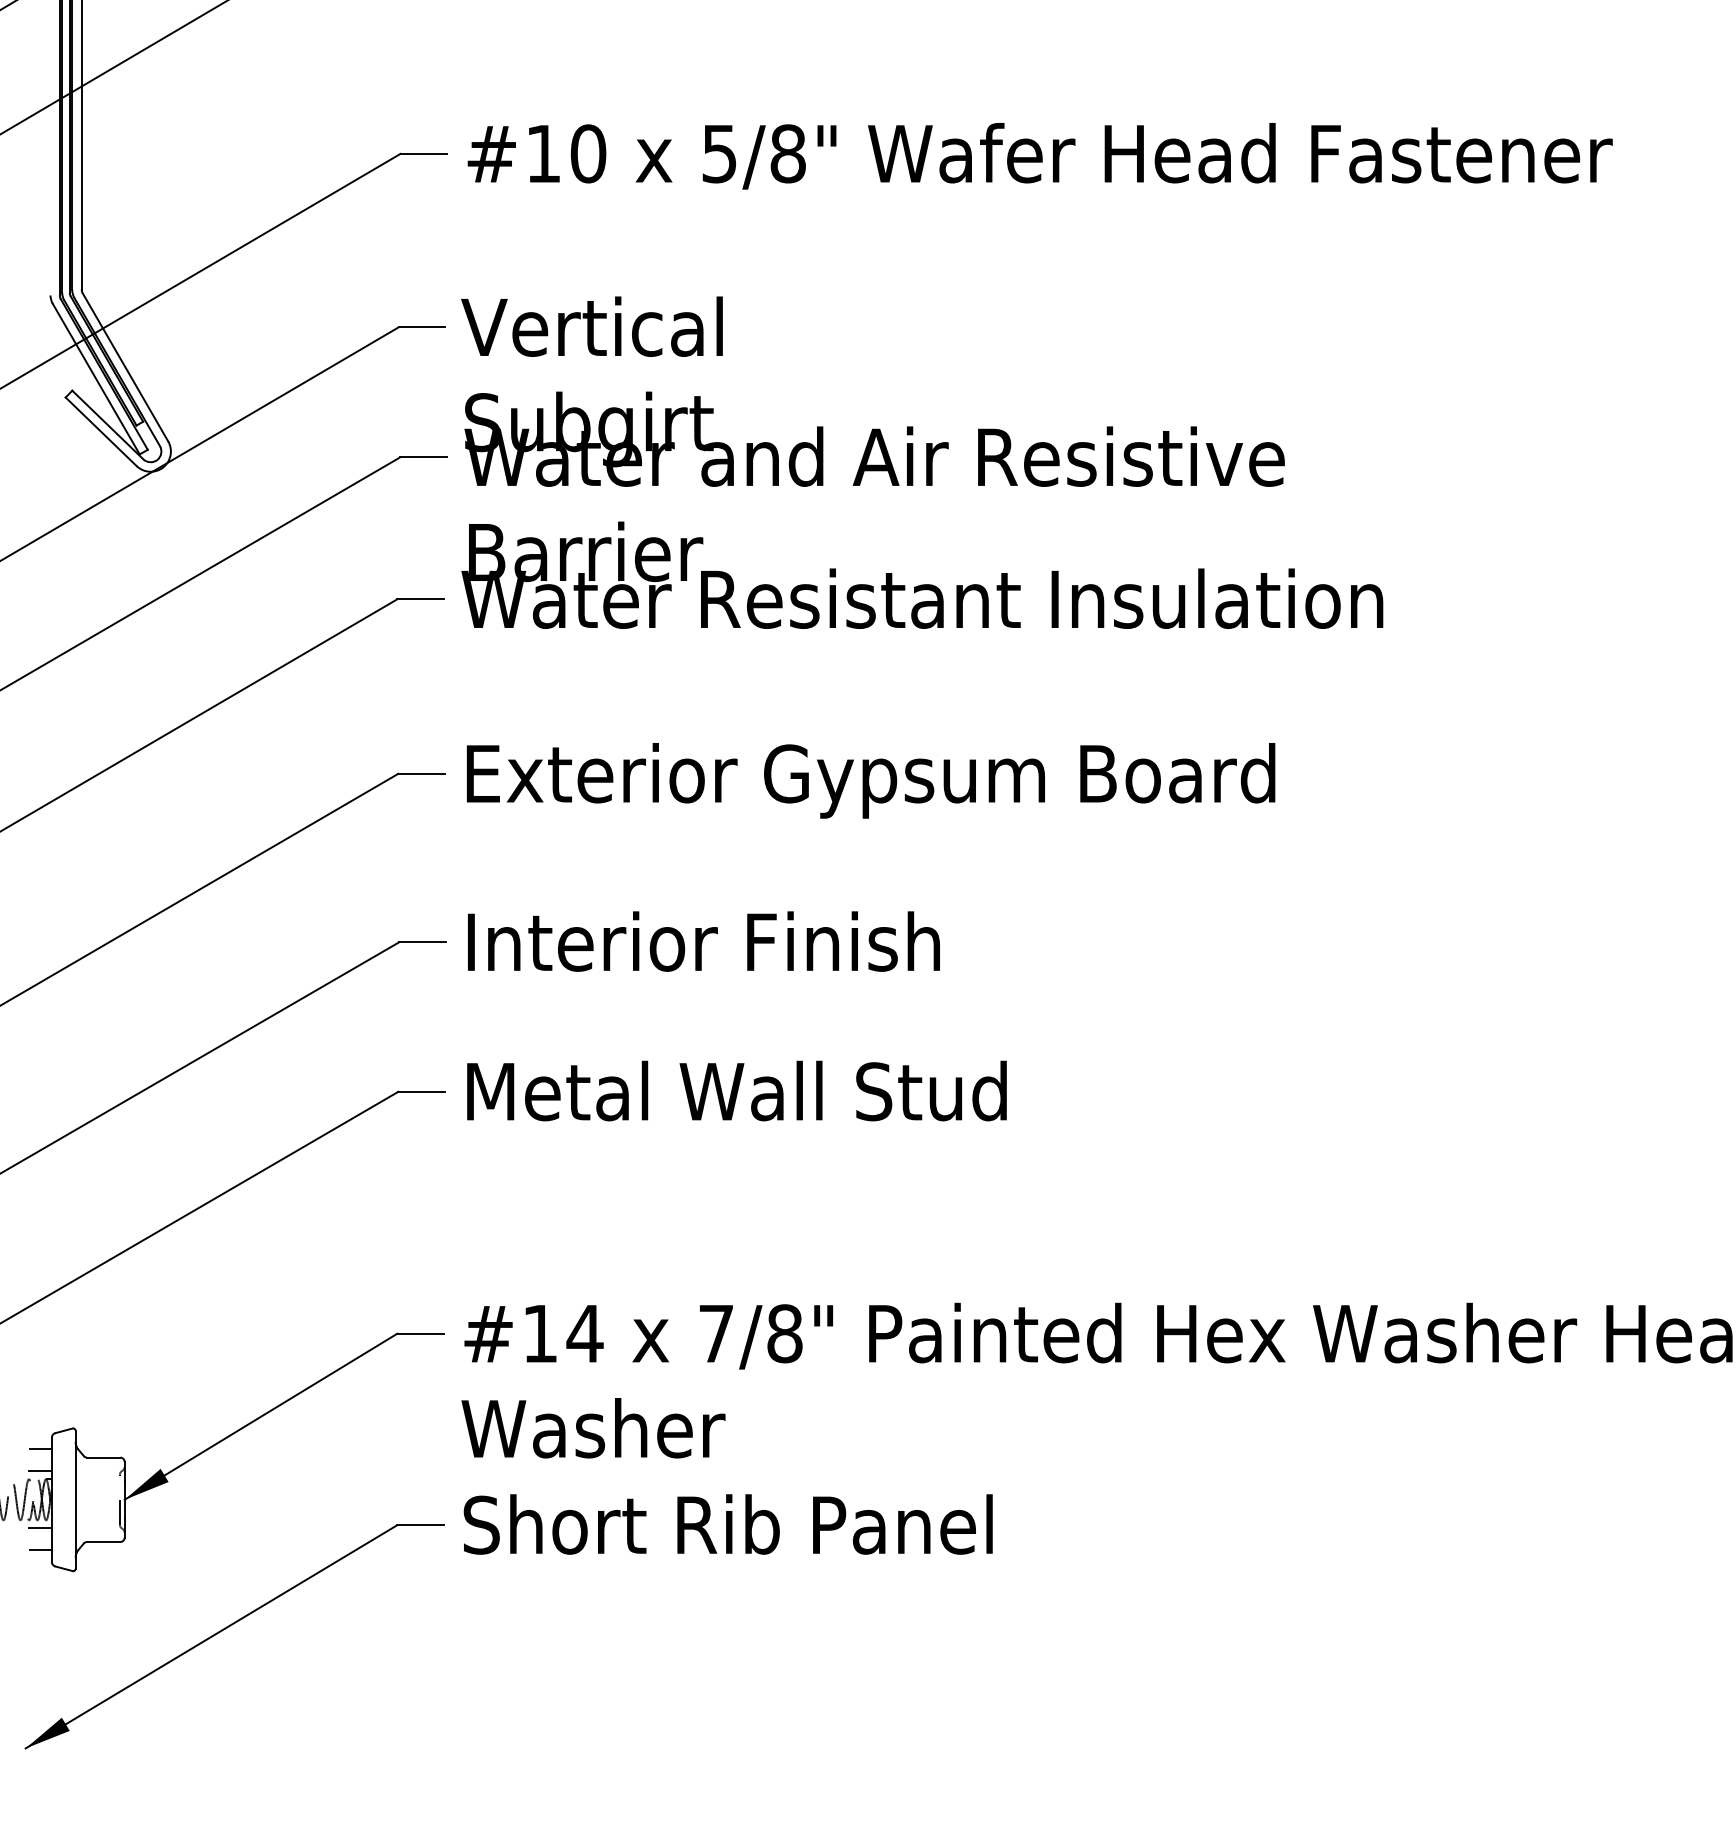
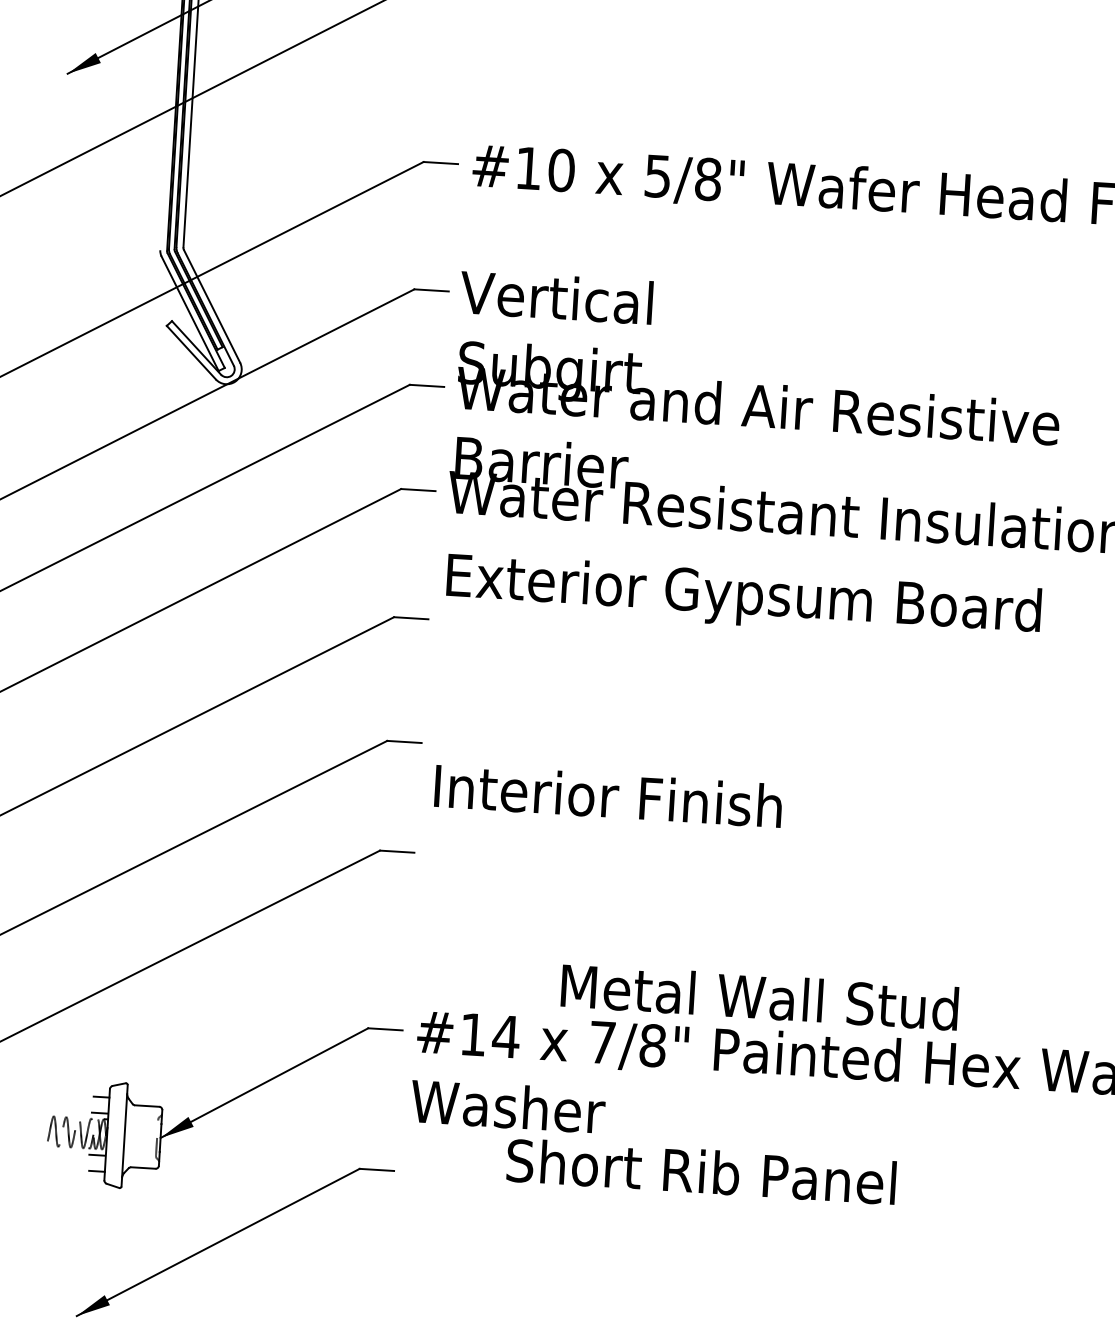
text: (870, 780) -> (743, 597), moved
text: (703, 941) -> (608, 795), moved
text: (736, 1090) -> (759, 996), moved
text: (727, 1524) -> (700, 1171), moved

